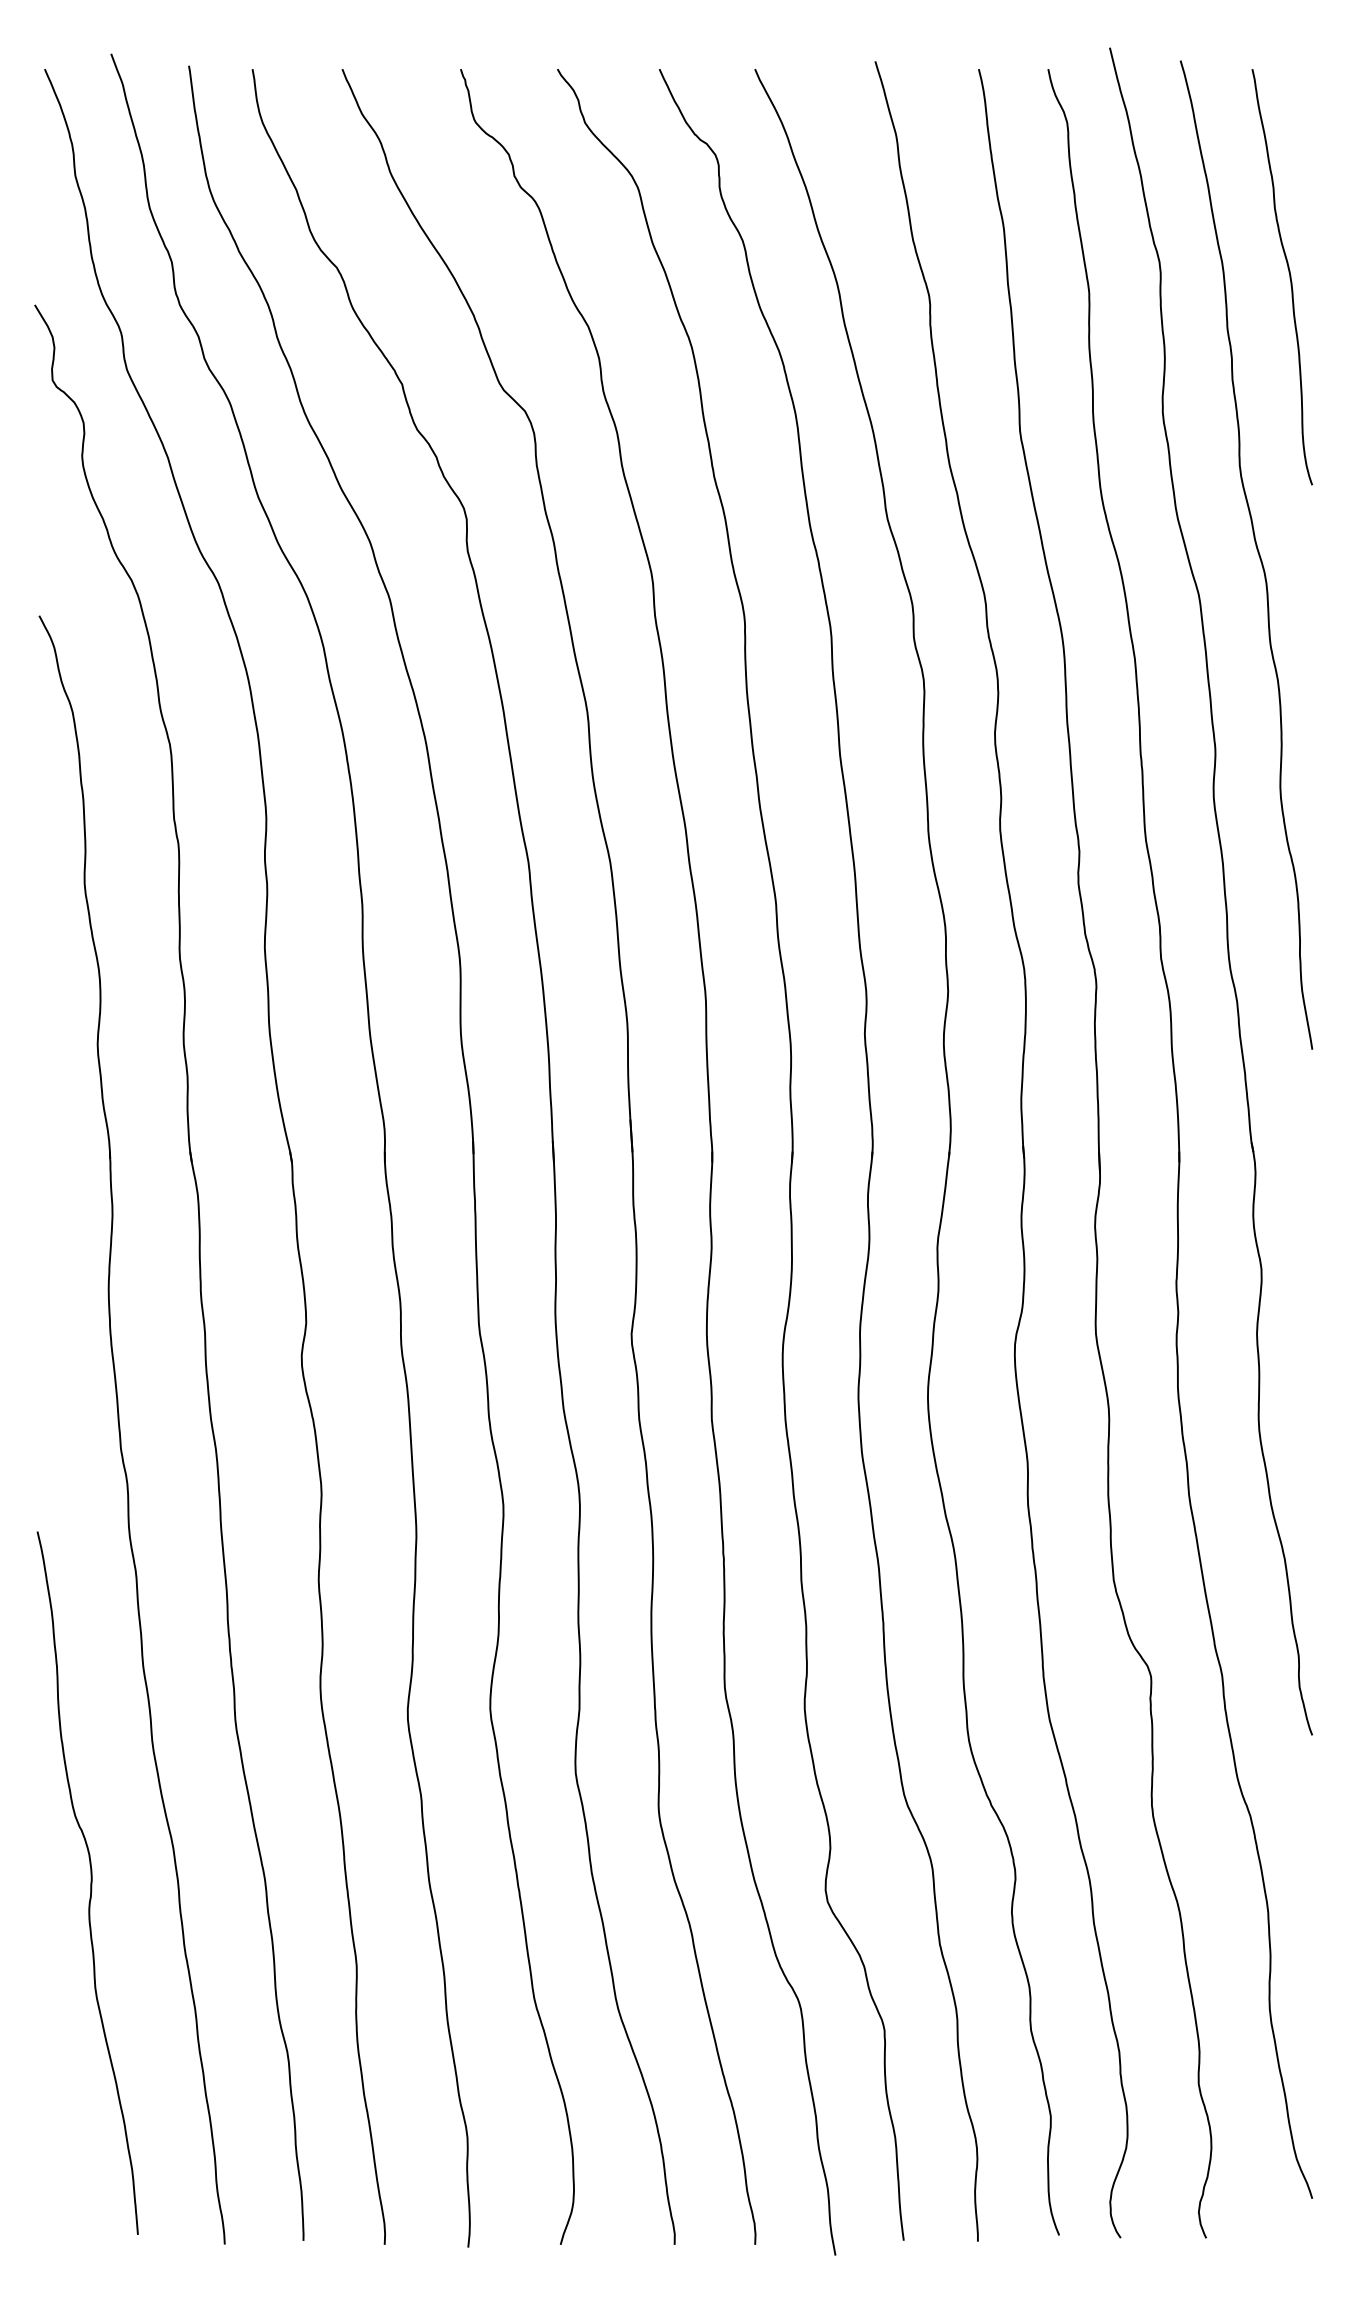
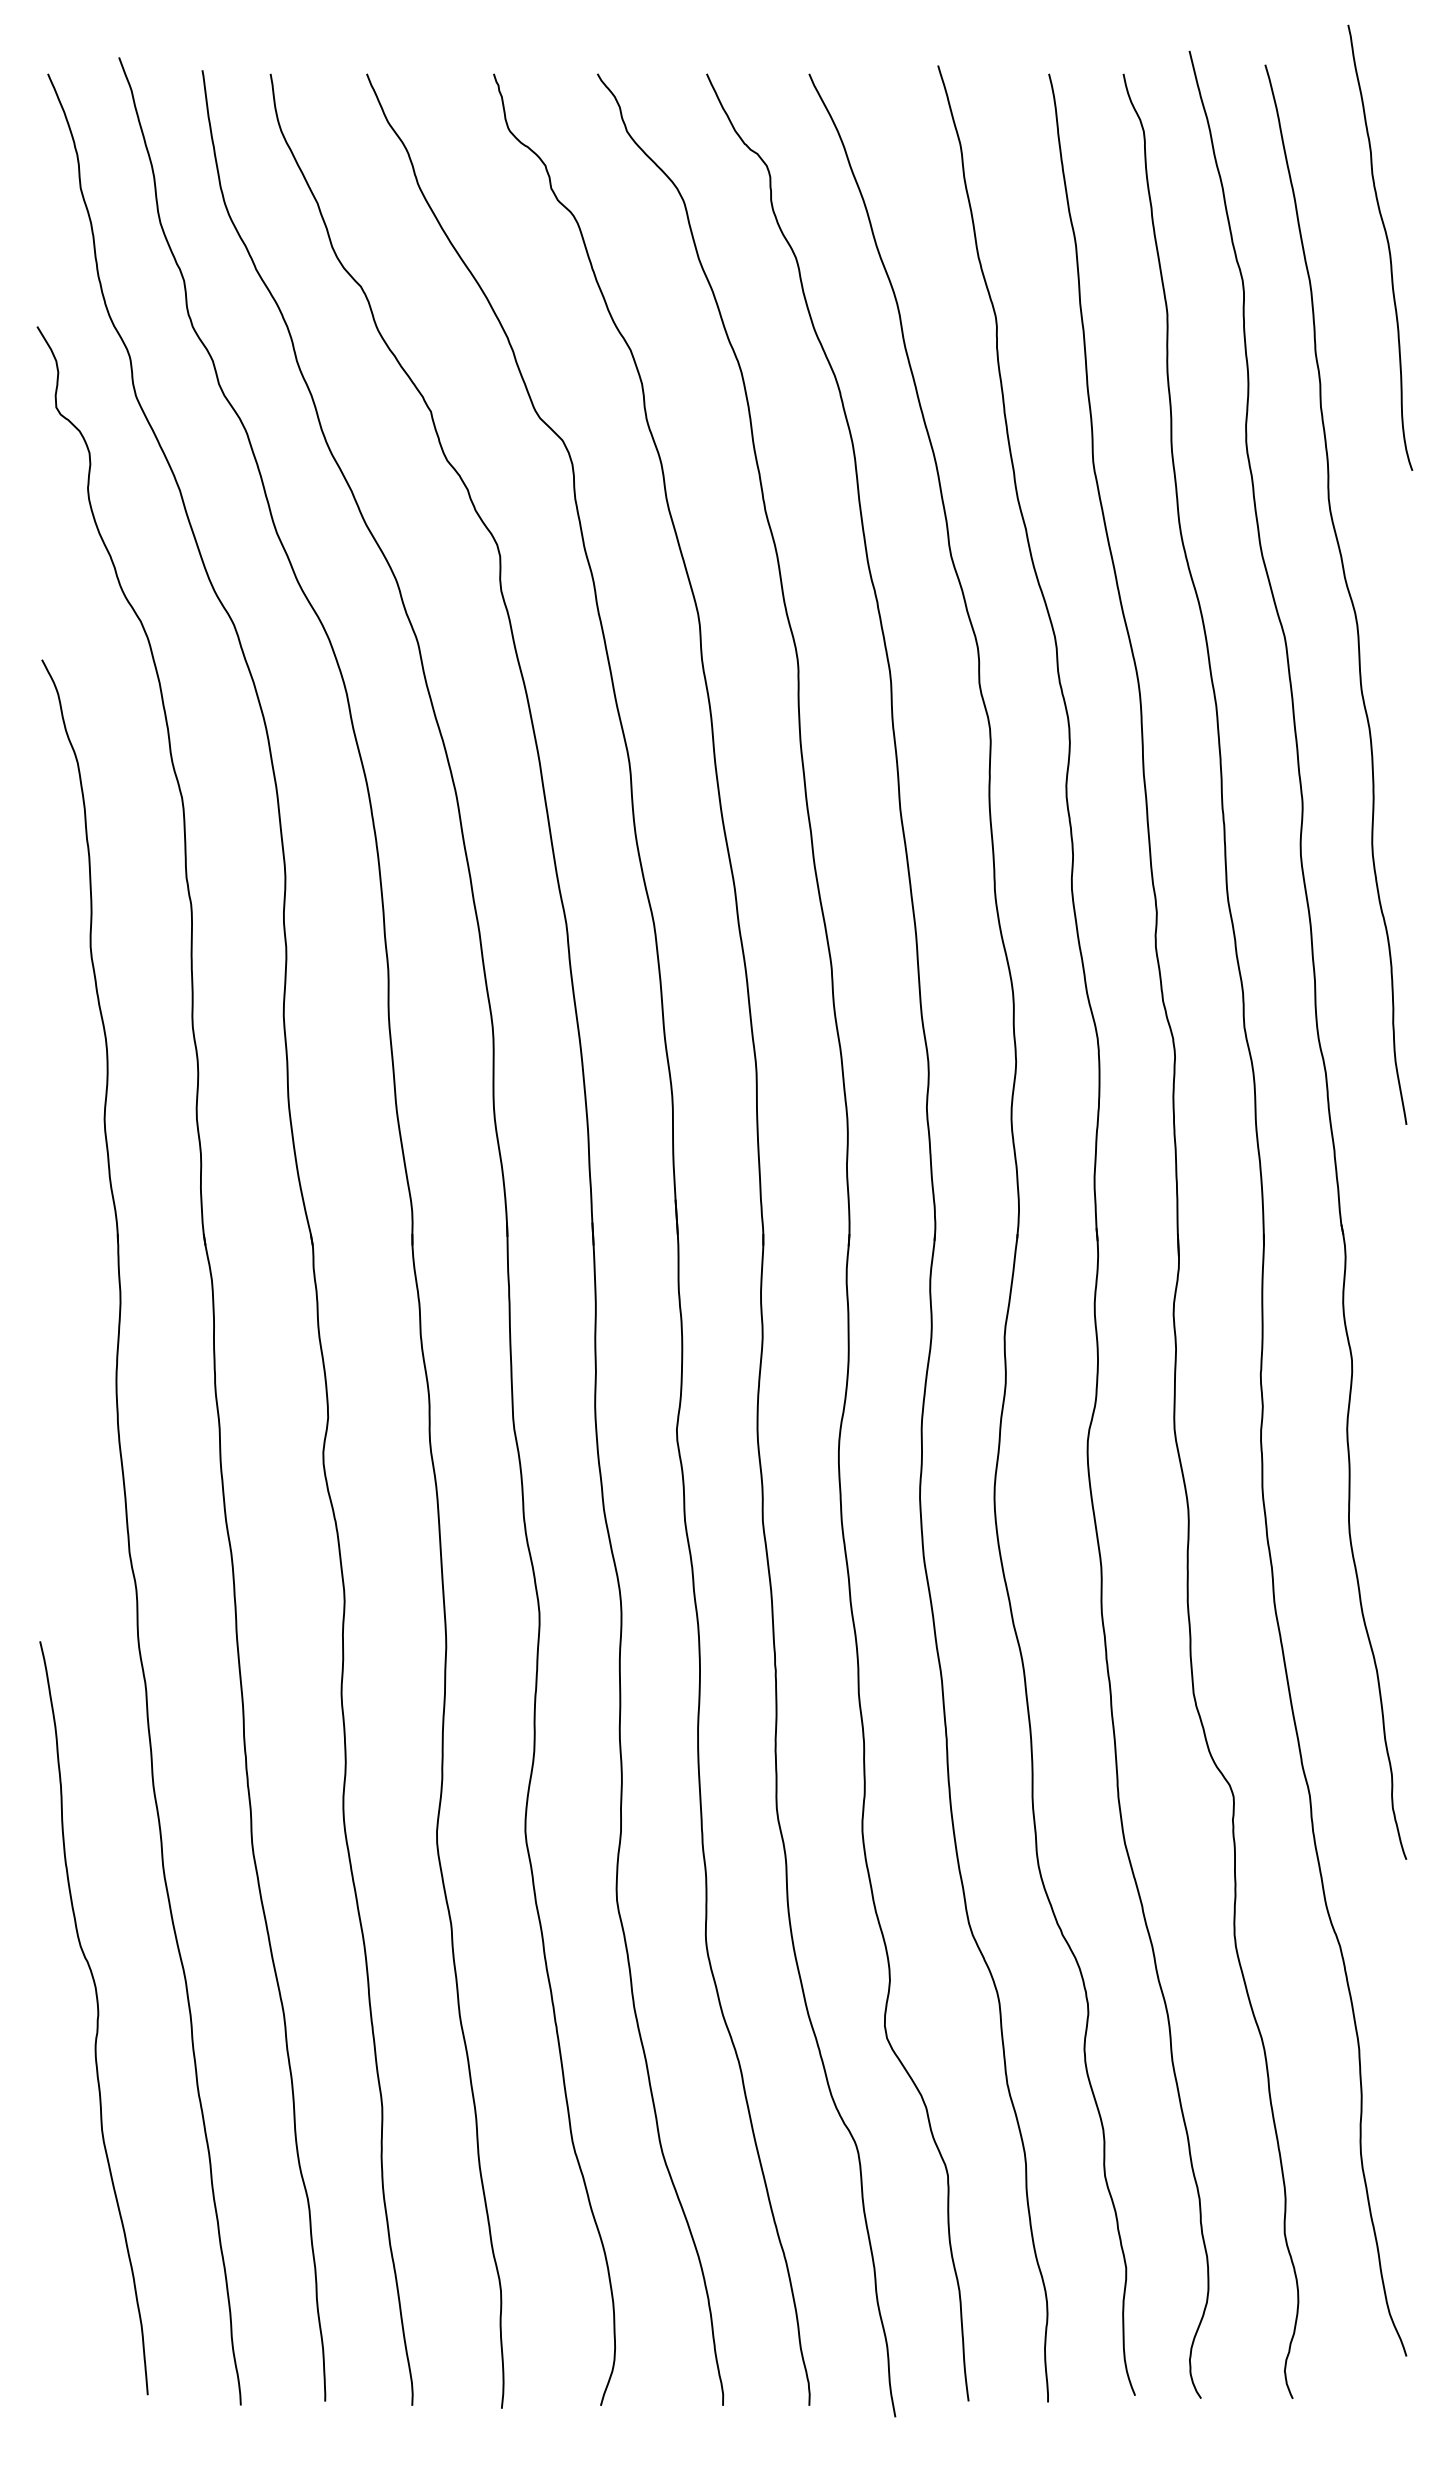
curve: (1289, 274) -> (1387, 245), moved

